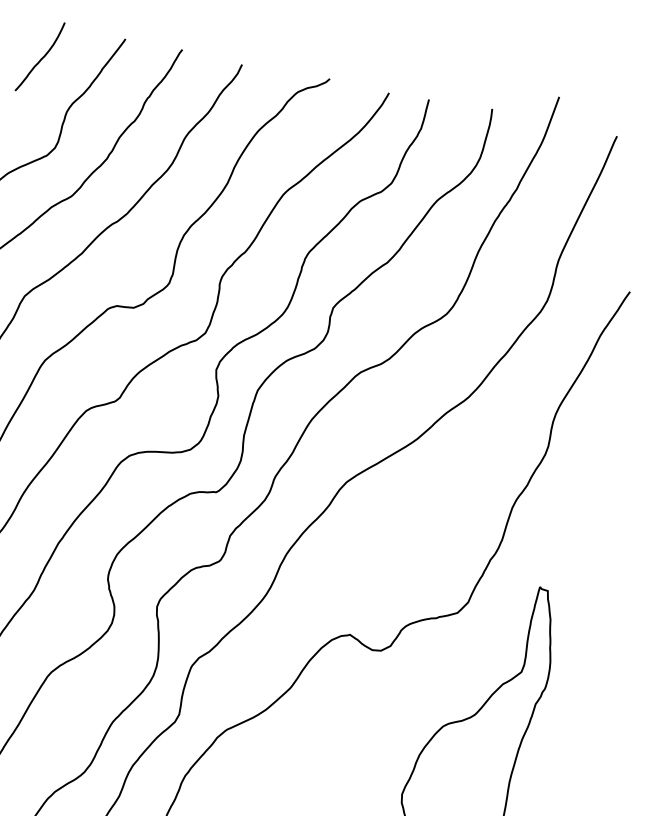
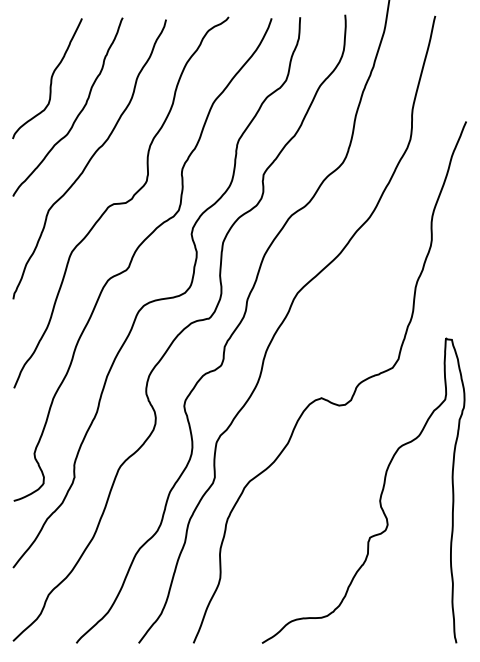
curve: (41, 57) -> (26, 43), removed

